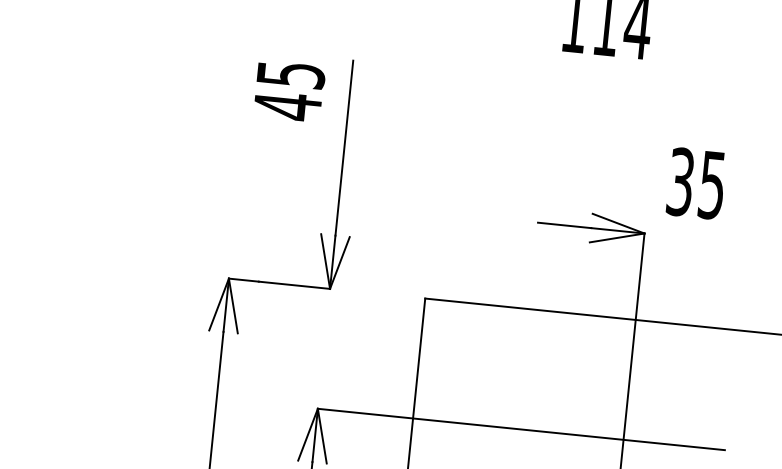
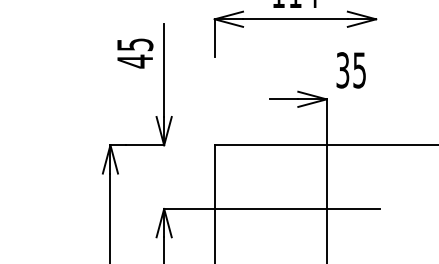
part: (601, 77) -> (295, 19), added
text: (289, 91) -> (135, 53), moved

